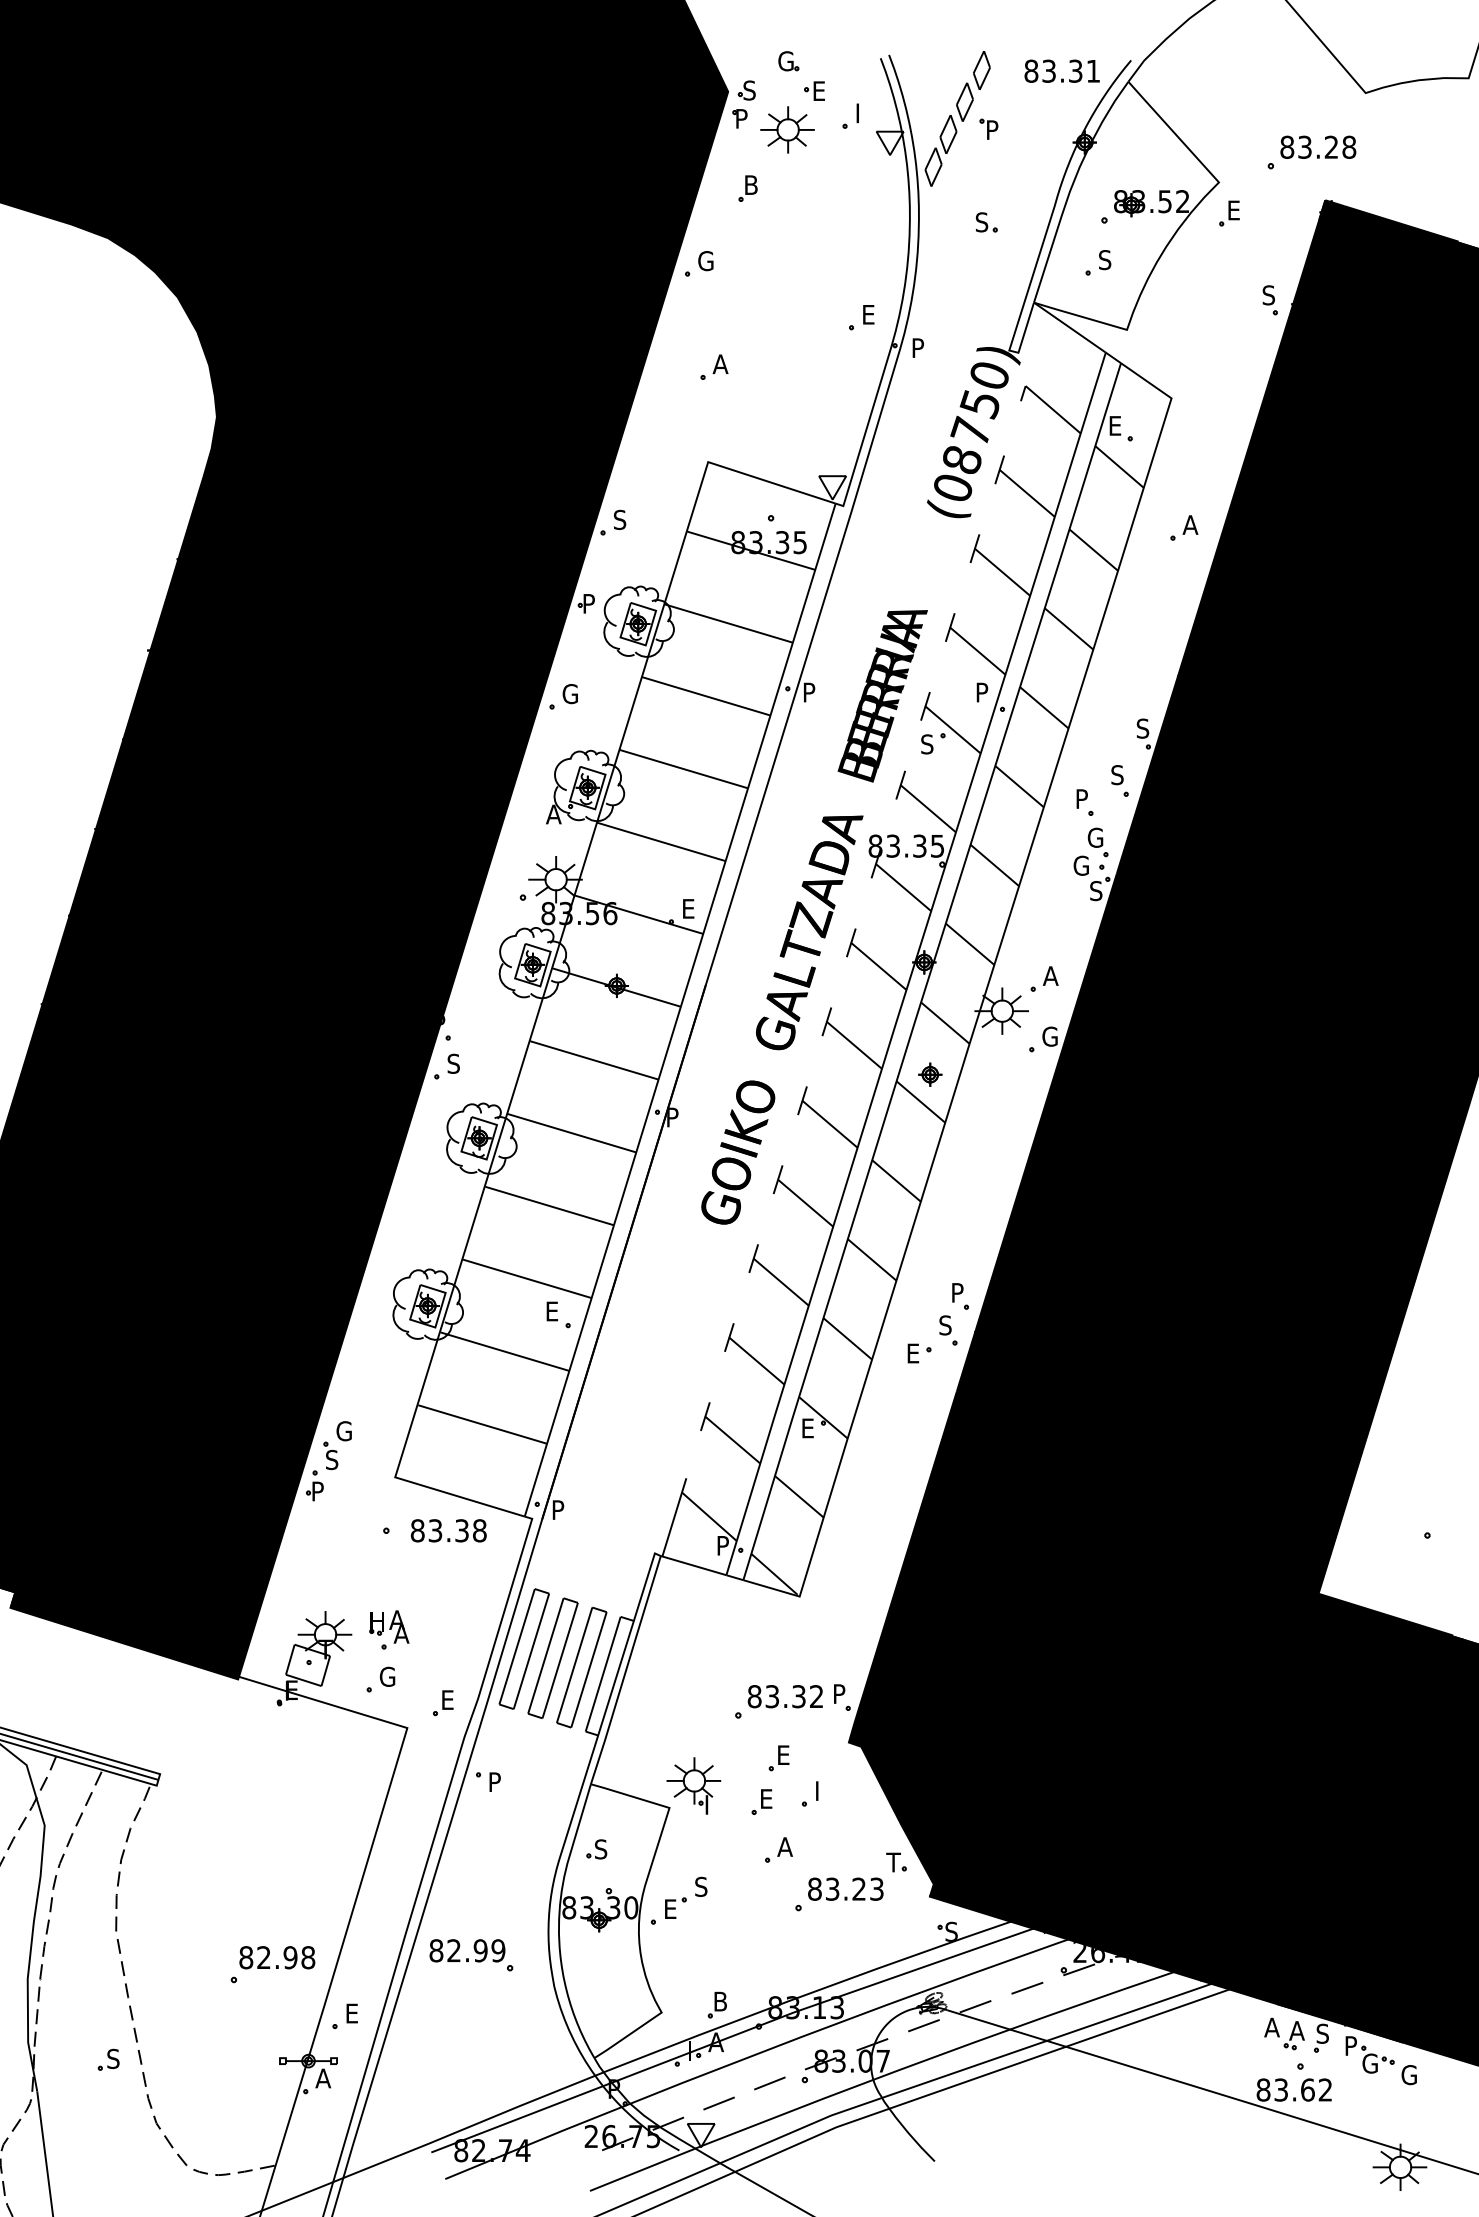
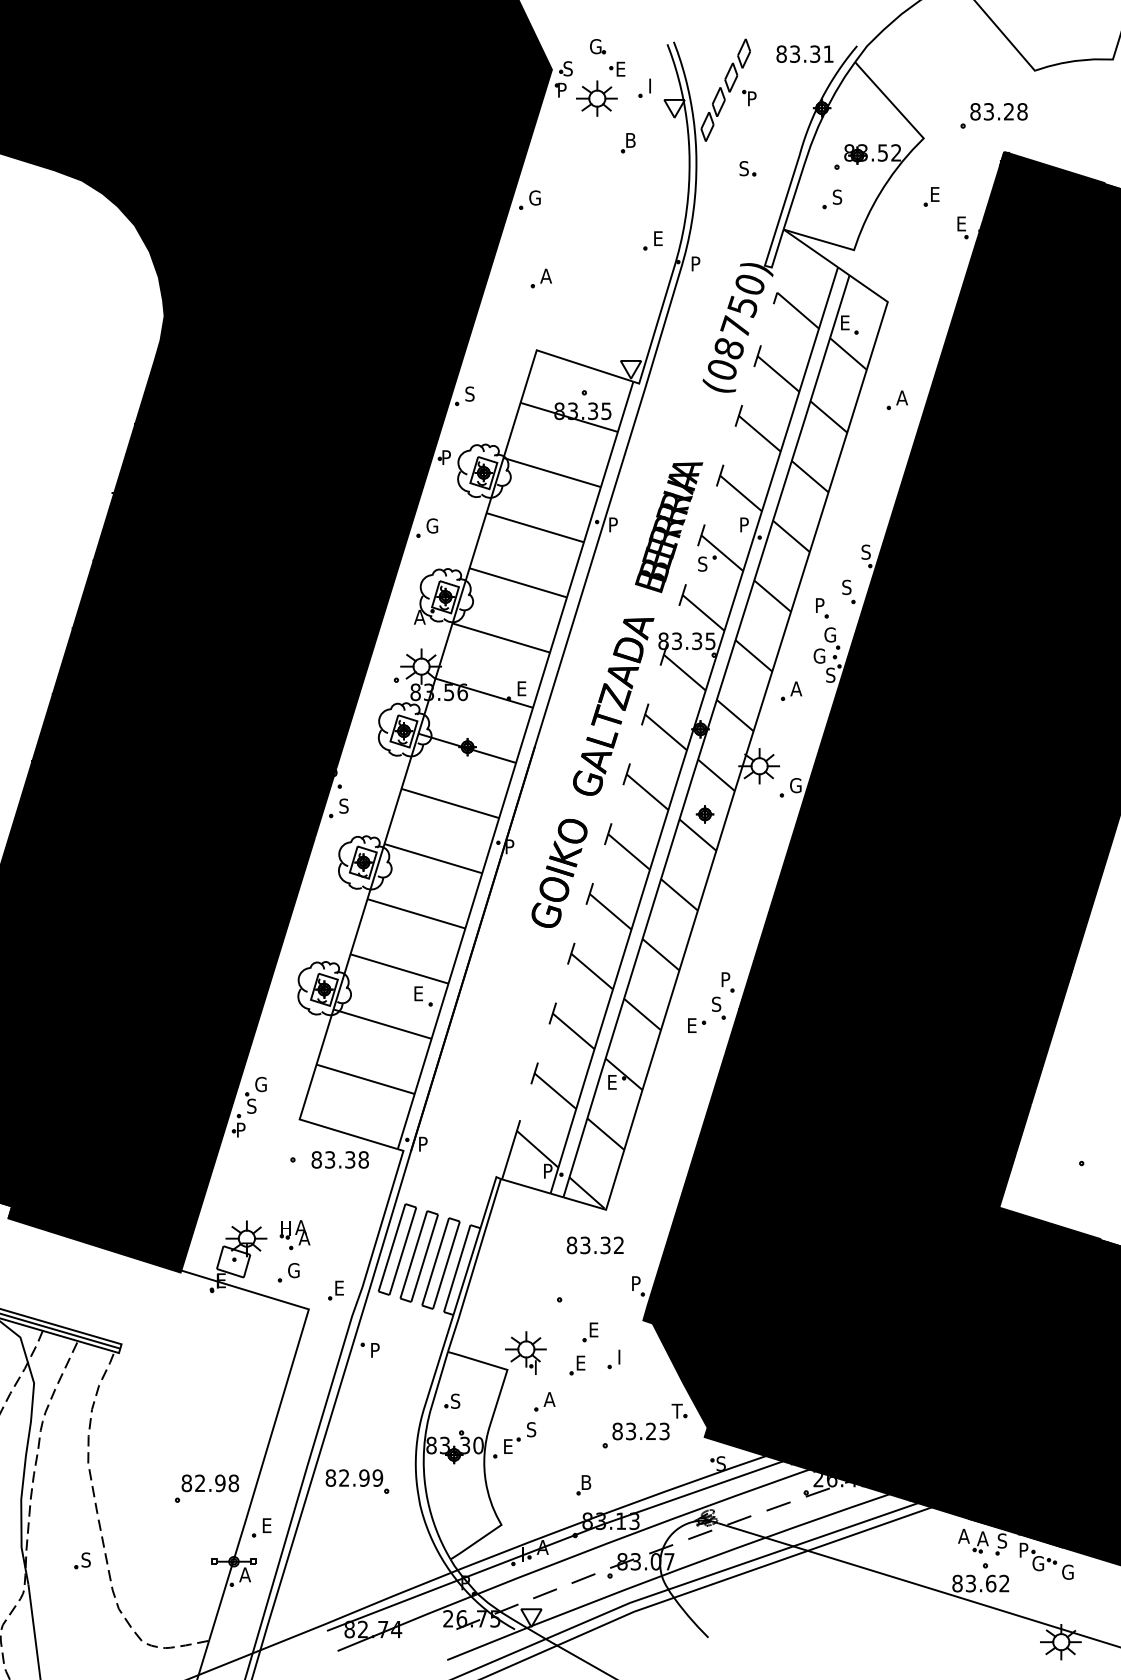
part: (747, 188) -> (627, 143), moved
part: (1229, 213) -> (931, 196), moved
text: (1268, 295) -> (961, 224), S -> E
part: (1044, 978) -> (791, 690), moved
text: (784, 1696) -> (594, 1245), moved
part: (778, 1849) -> (544, 1401), moved
part: (716, 2004) -> (583, 1484), moved

